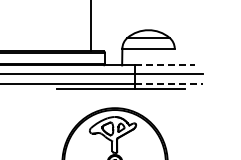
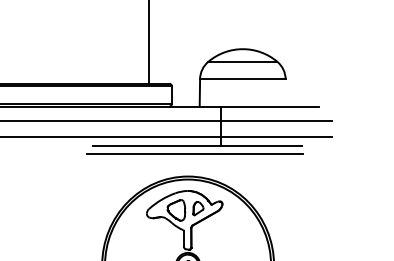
line: (165, 65) -> (270, 106), dashed -> solid
line: (169, 83) -> (277, 136), dashed -> solid
line: (119, 94) -> (195, 154), added

